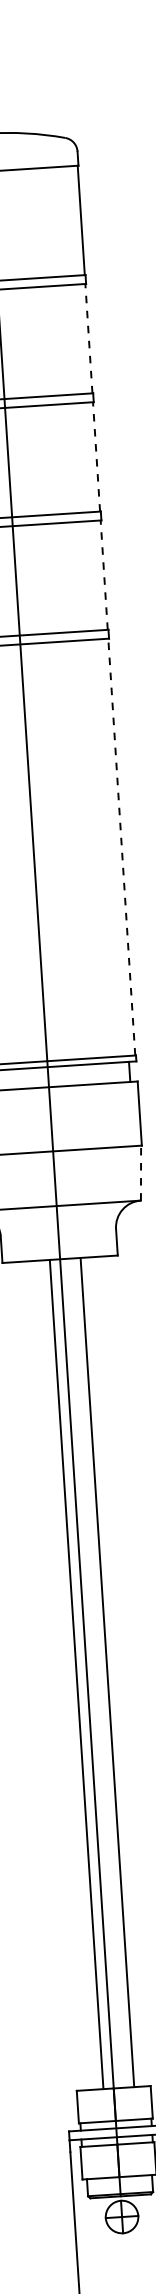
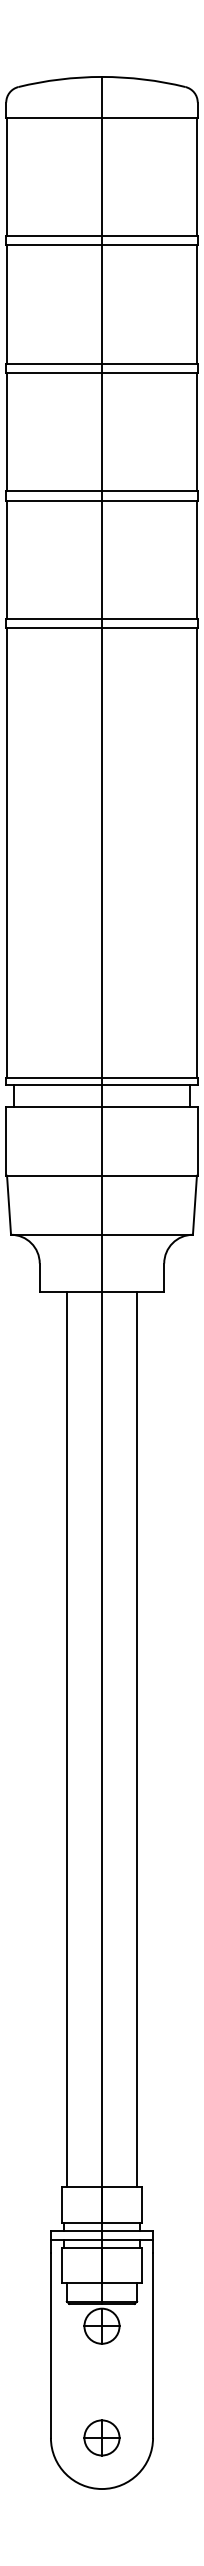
line: (88, 338) -> (196, 304), dashed -> solid
line: (96, 456) -> (196, 431), dashed -> solid
line: (103, 574) -> (196, 559), dashed -> solid
line: (121, 847) -> (196, 853), dashed -> solid
line: (140, 1173) -> (194, 1205), dashed -> solid
line: (107, 1672) -> (137, 1739), moved
line: (76, 1674) -> (66, 1739), moved

